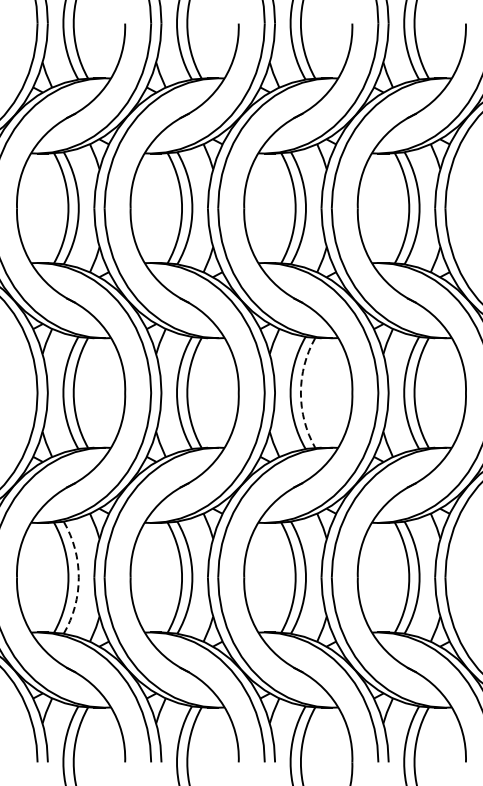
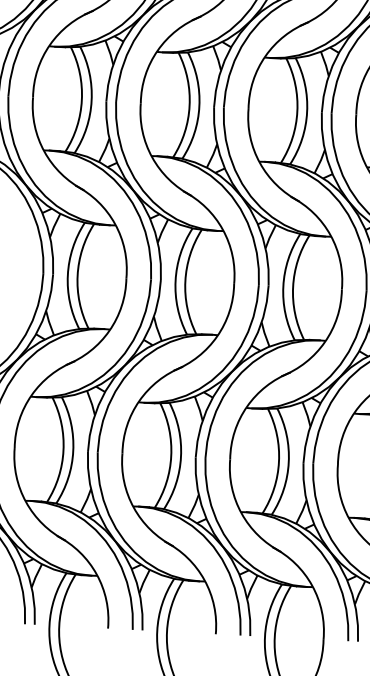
arc: (300, 392) -> (292, 286), dashed -> solid
arc: (78, 577) -> (72, 450), dashed -> solid

